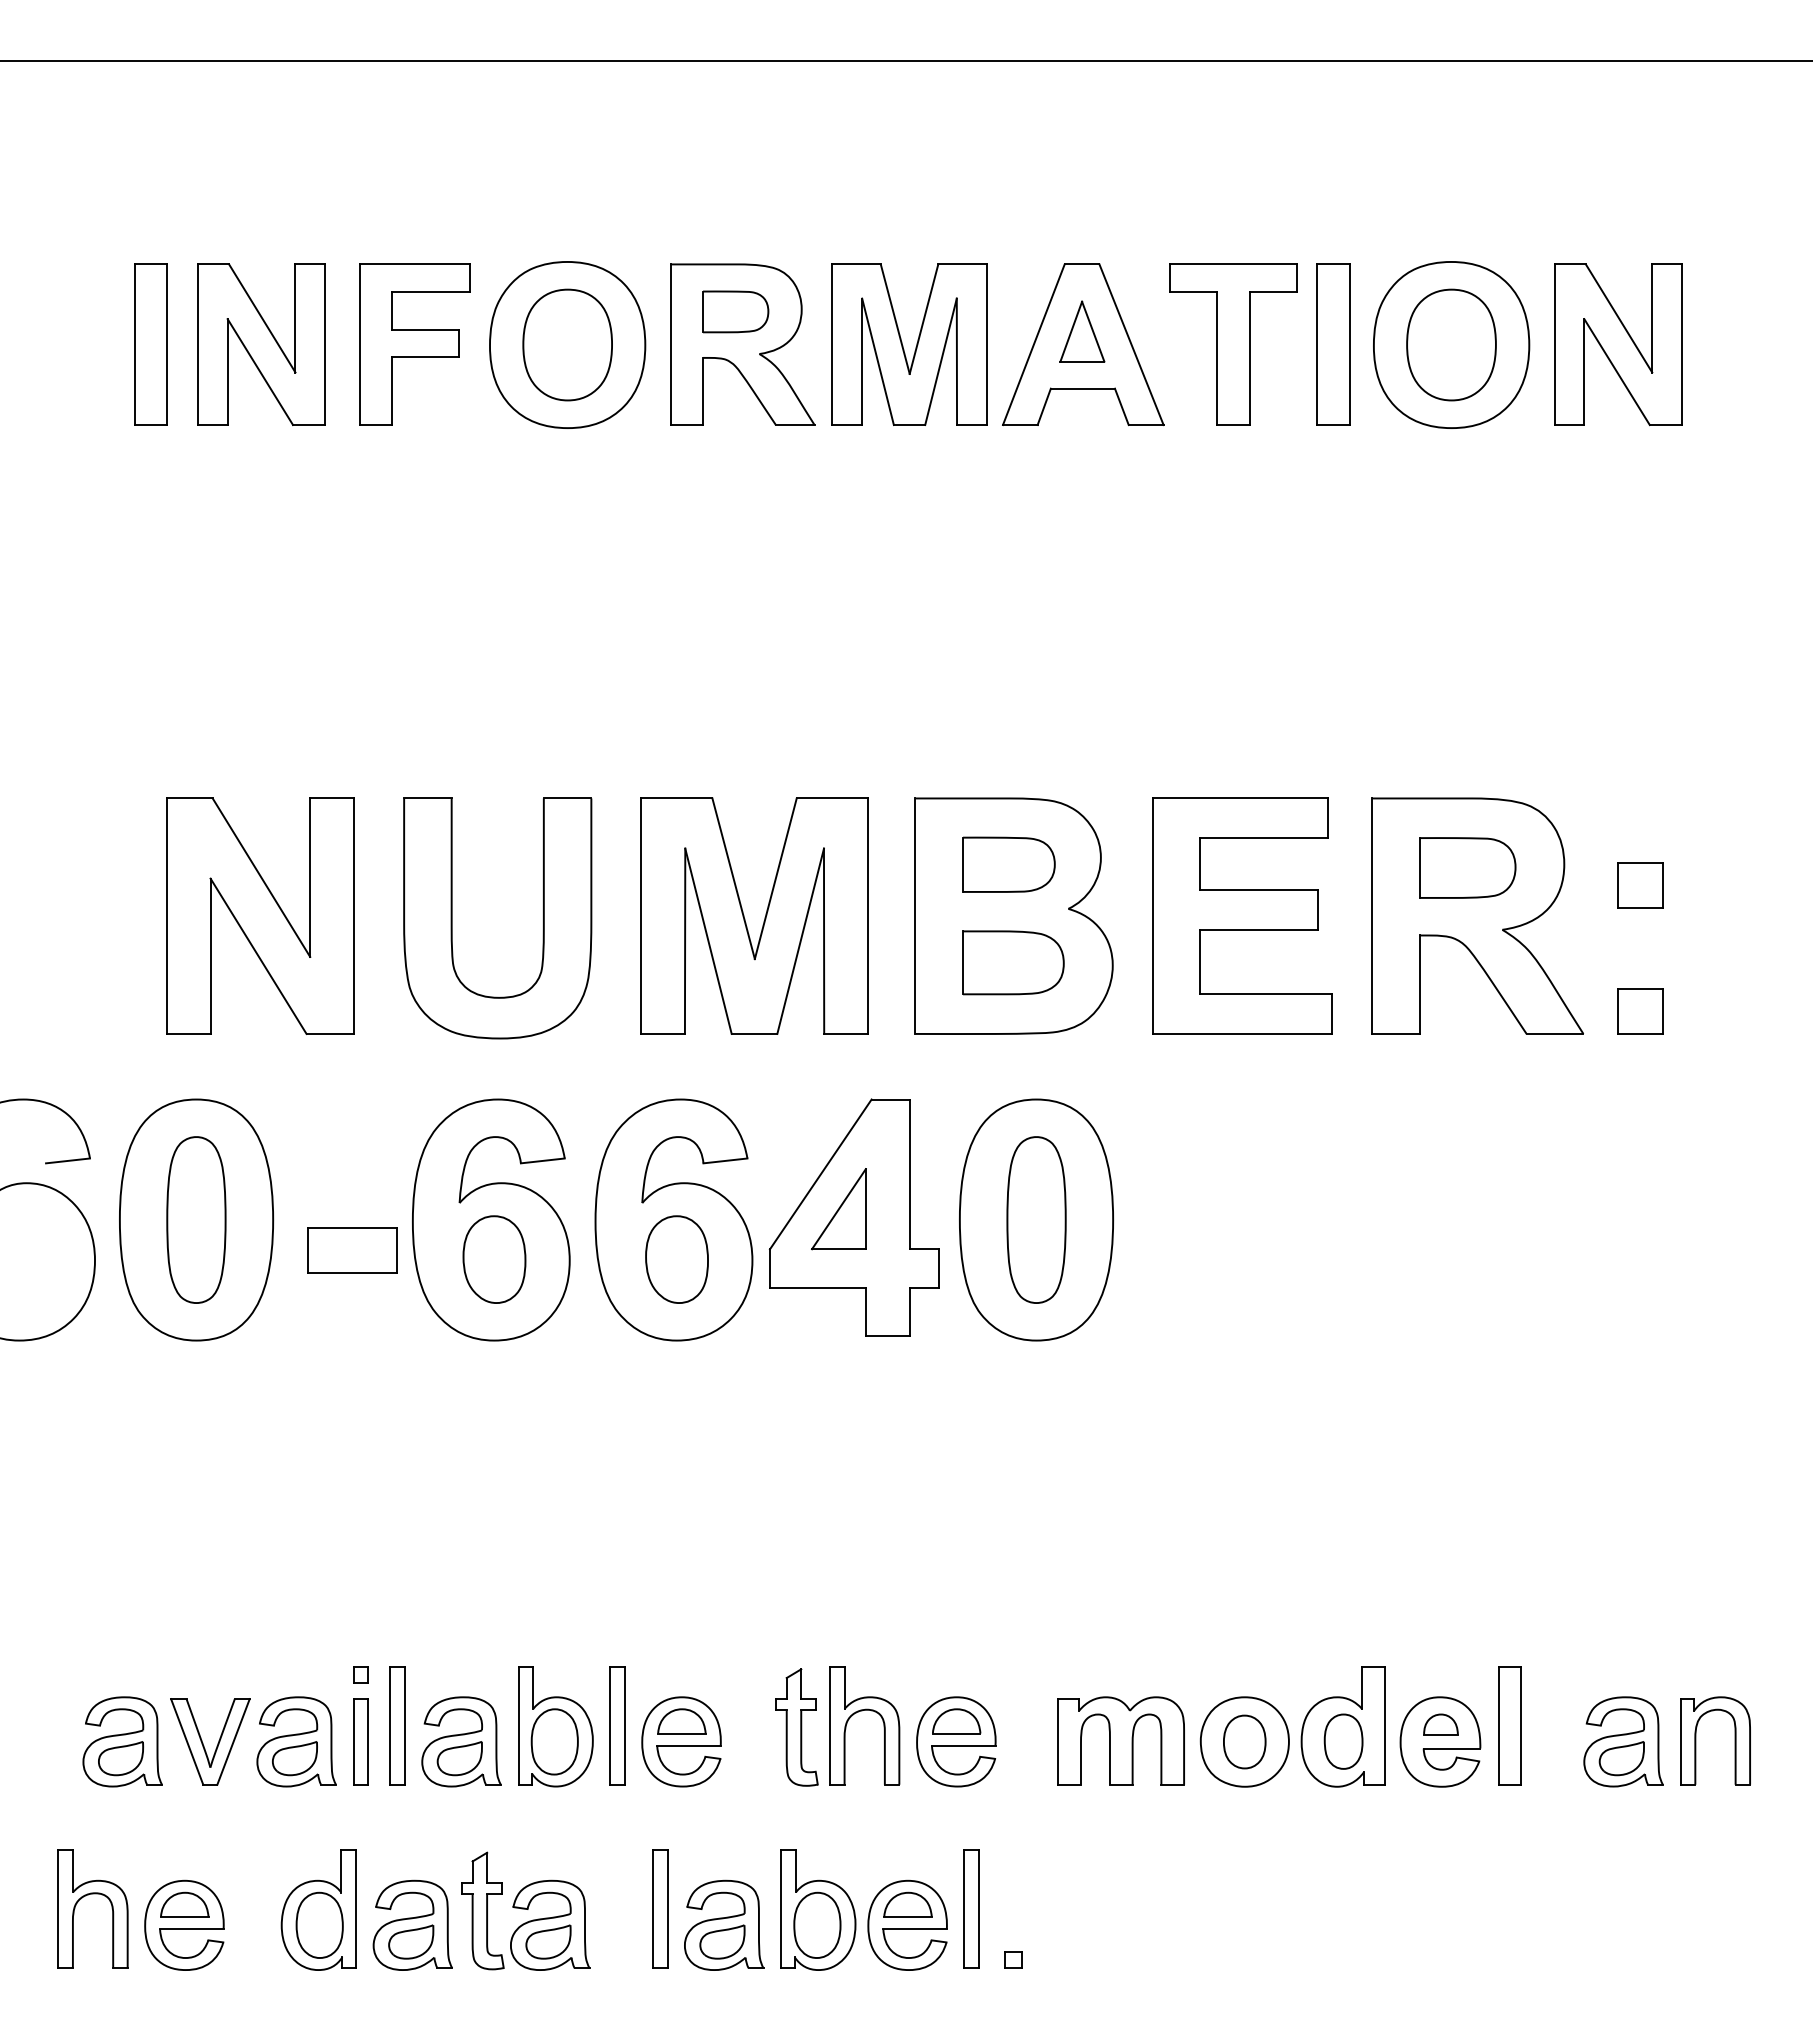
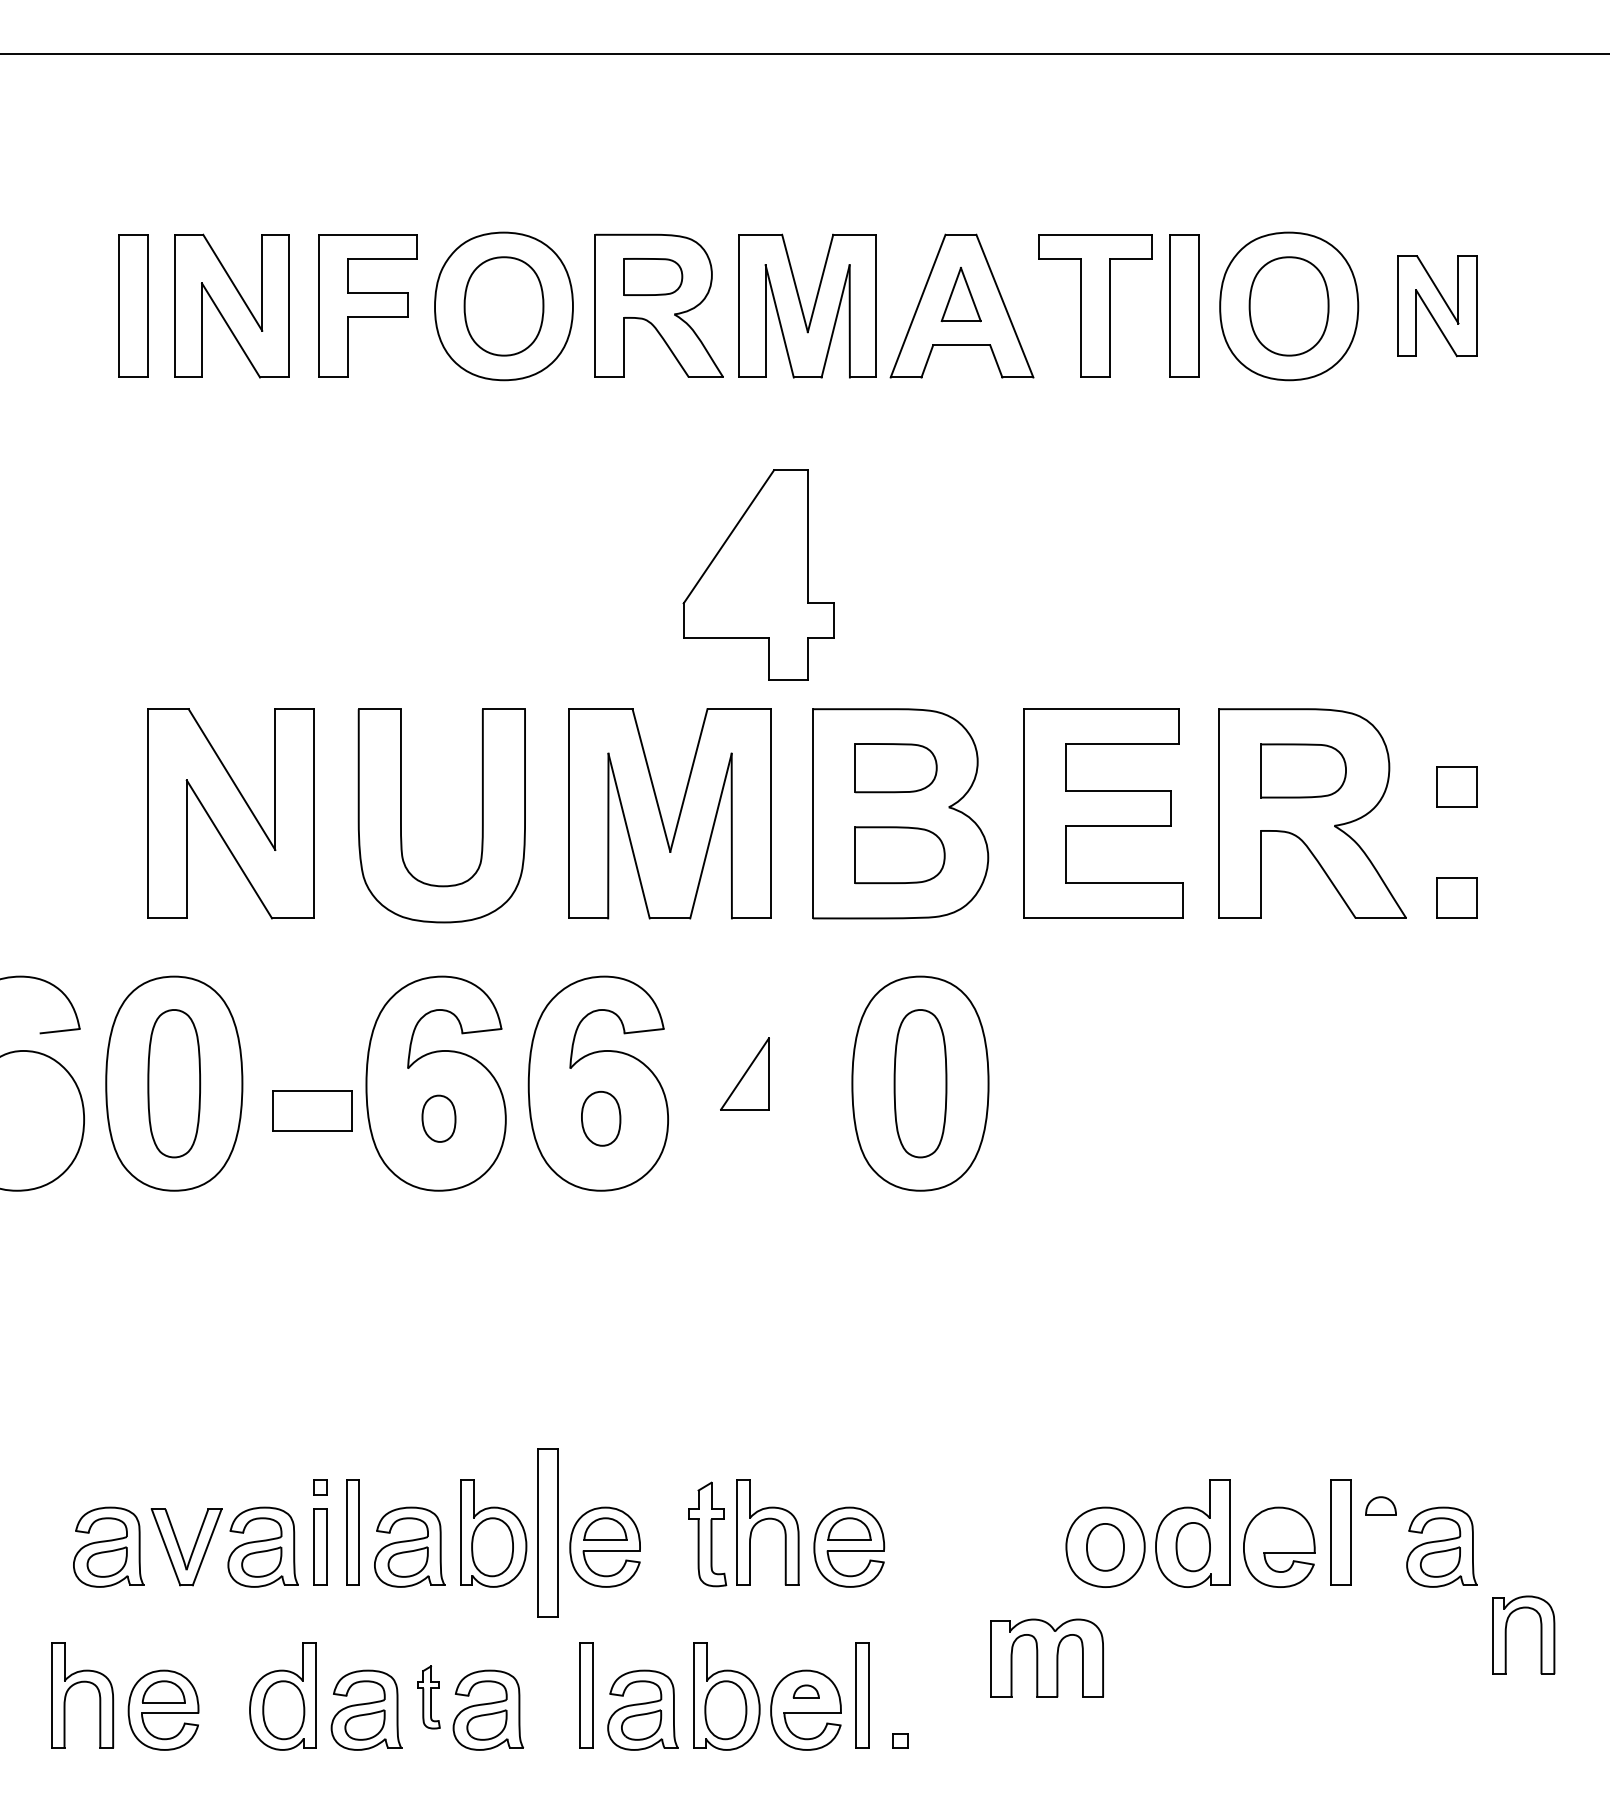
part: (1618, 344) -> (1437, 305), size x0.7
part: (853, 1217) -> (757, 575), moved
part: (494, 1259) -> (439, 1118), size x0.6
part: (676, 1259) -> (600, 1118), size x0.7
part: (1440, 1724) -> (1380, 1506), moved
part: (617, 1725) -> (548, 1532), size x1.6
part: (1120, 1740) -> (1046, 1657), moved
part: (1696, 1740) -> (1506, 1634), moved
part: (907, 1904) -> (805, 1691), size x0.6
part: (482, 1910) -> (428, 1697), size x0.6

